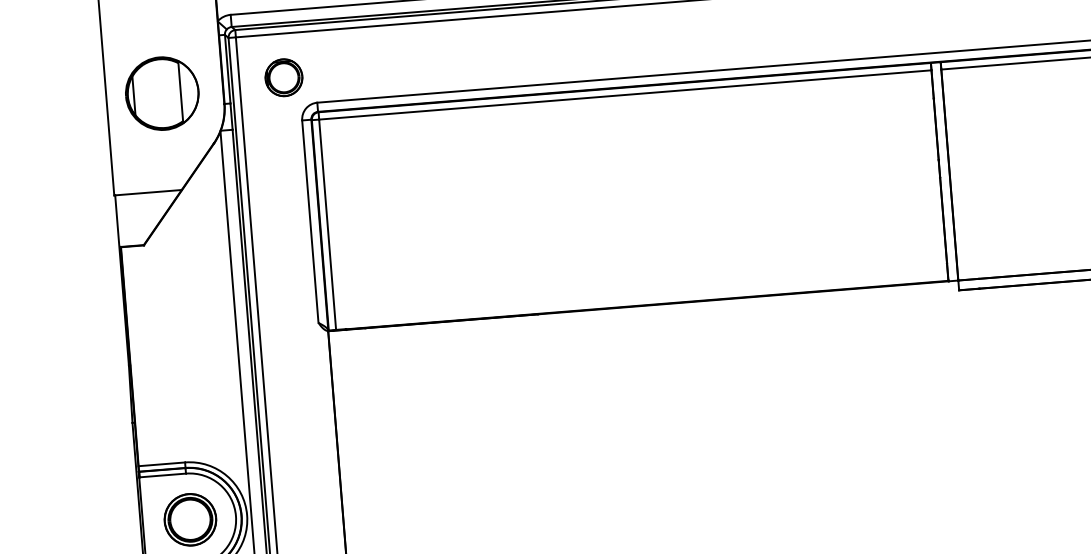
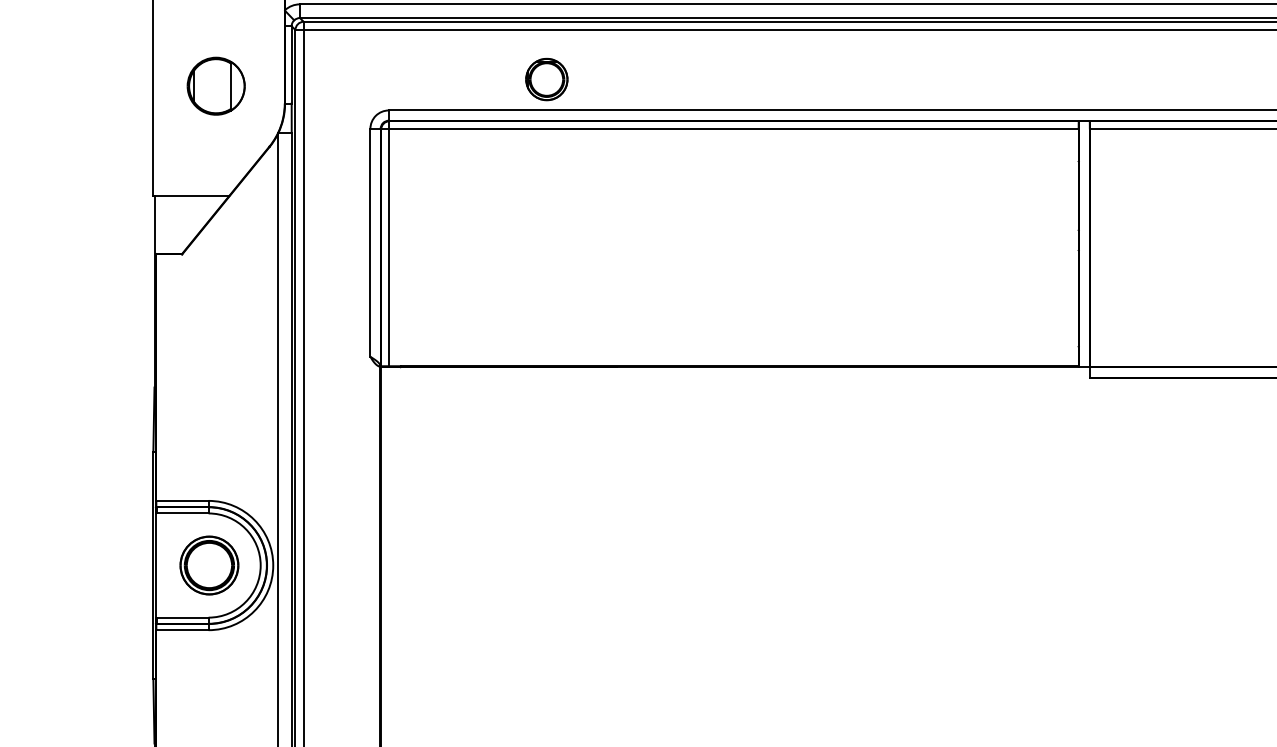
part: (283, 77) -> (546, 79), moved
part: (161, 92) -> (215, 85), size x0.7

